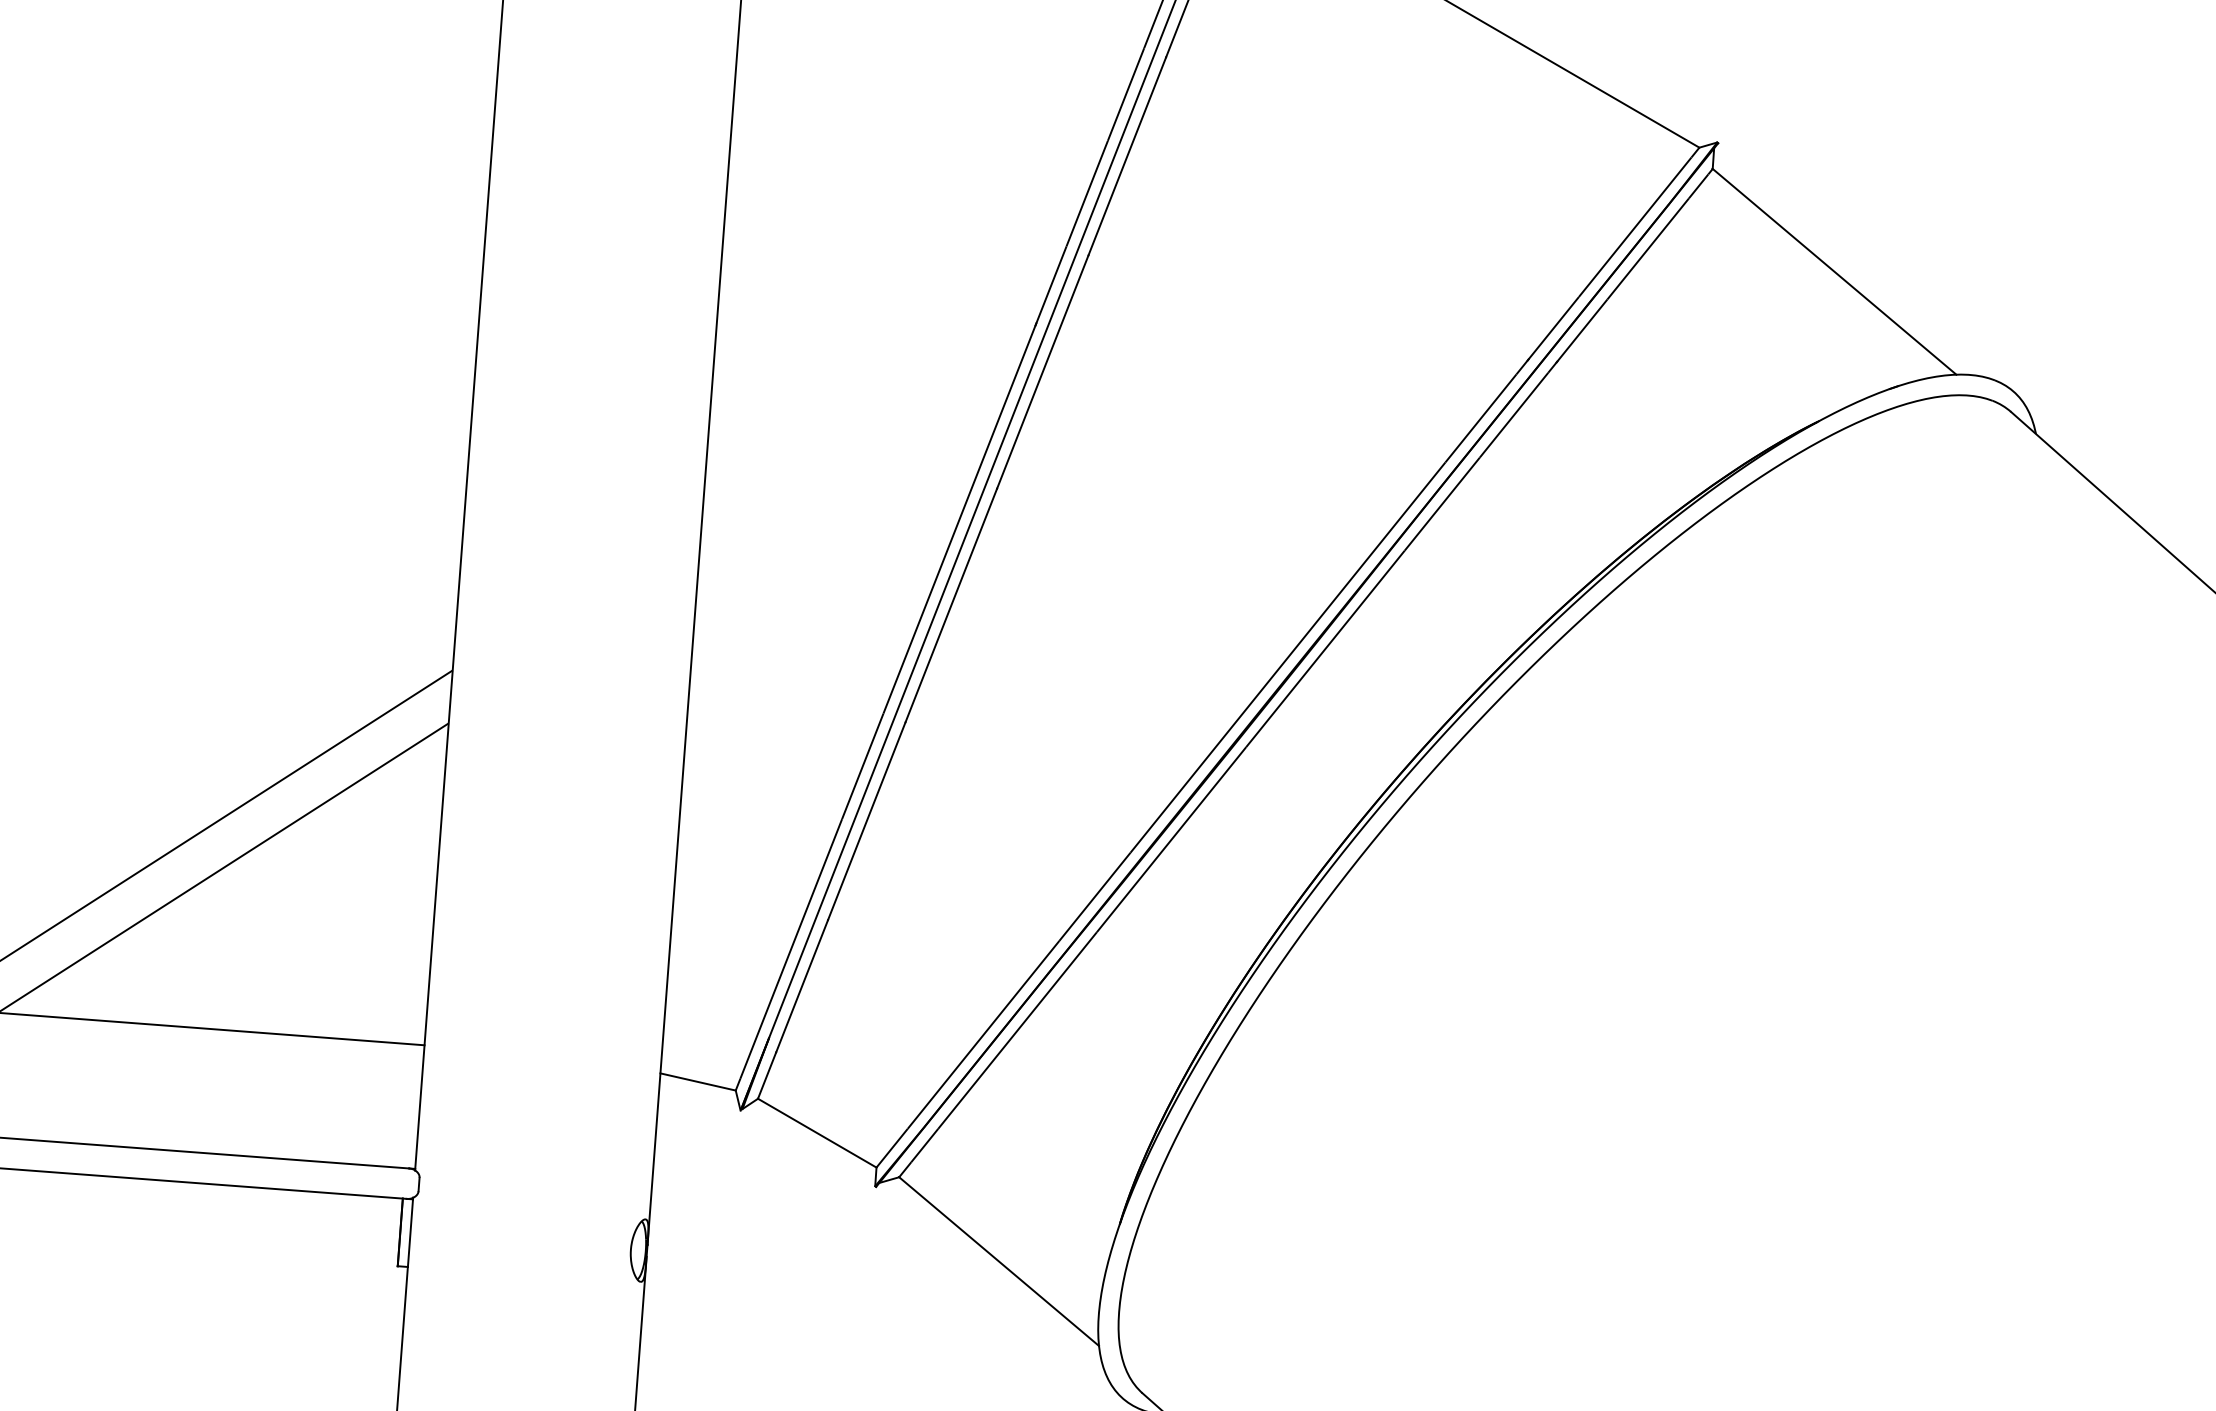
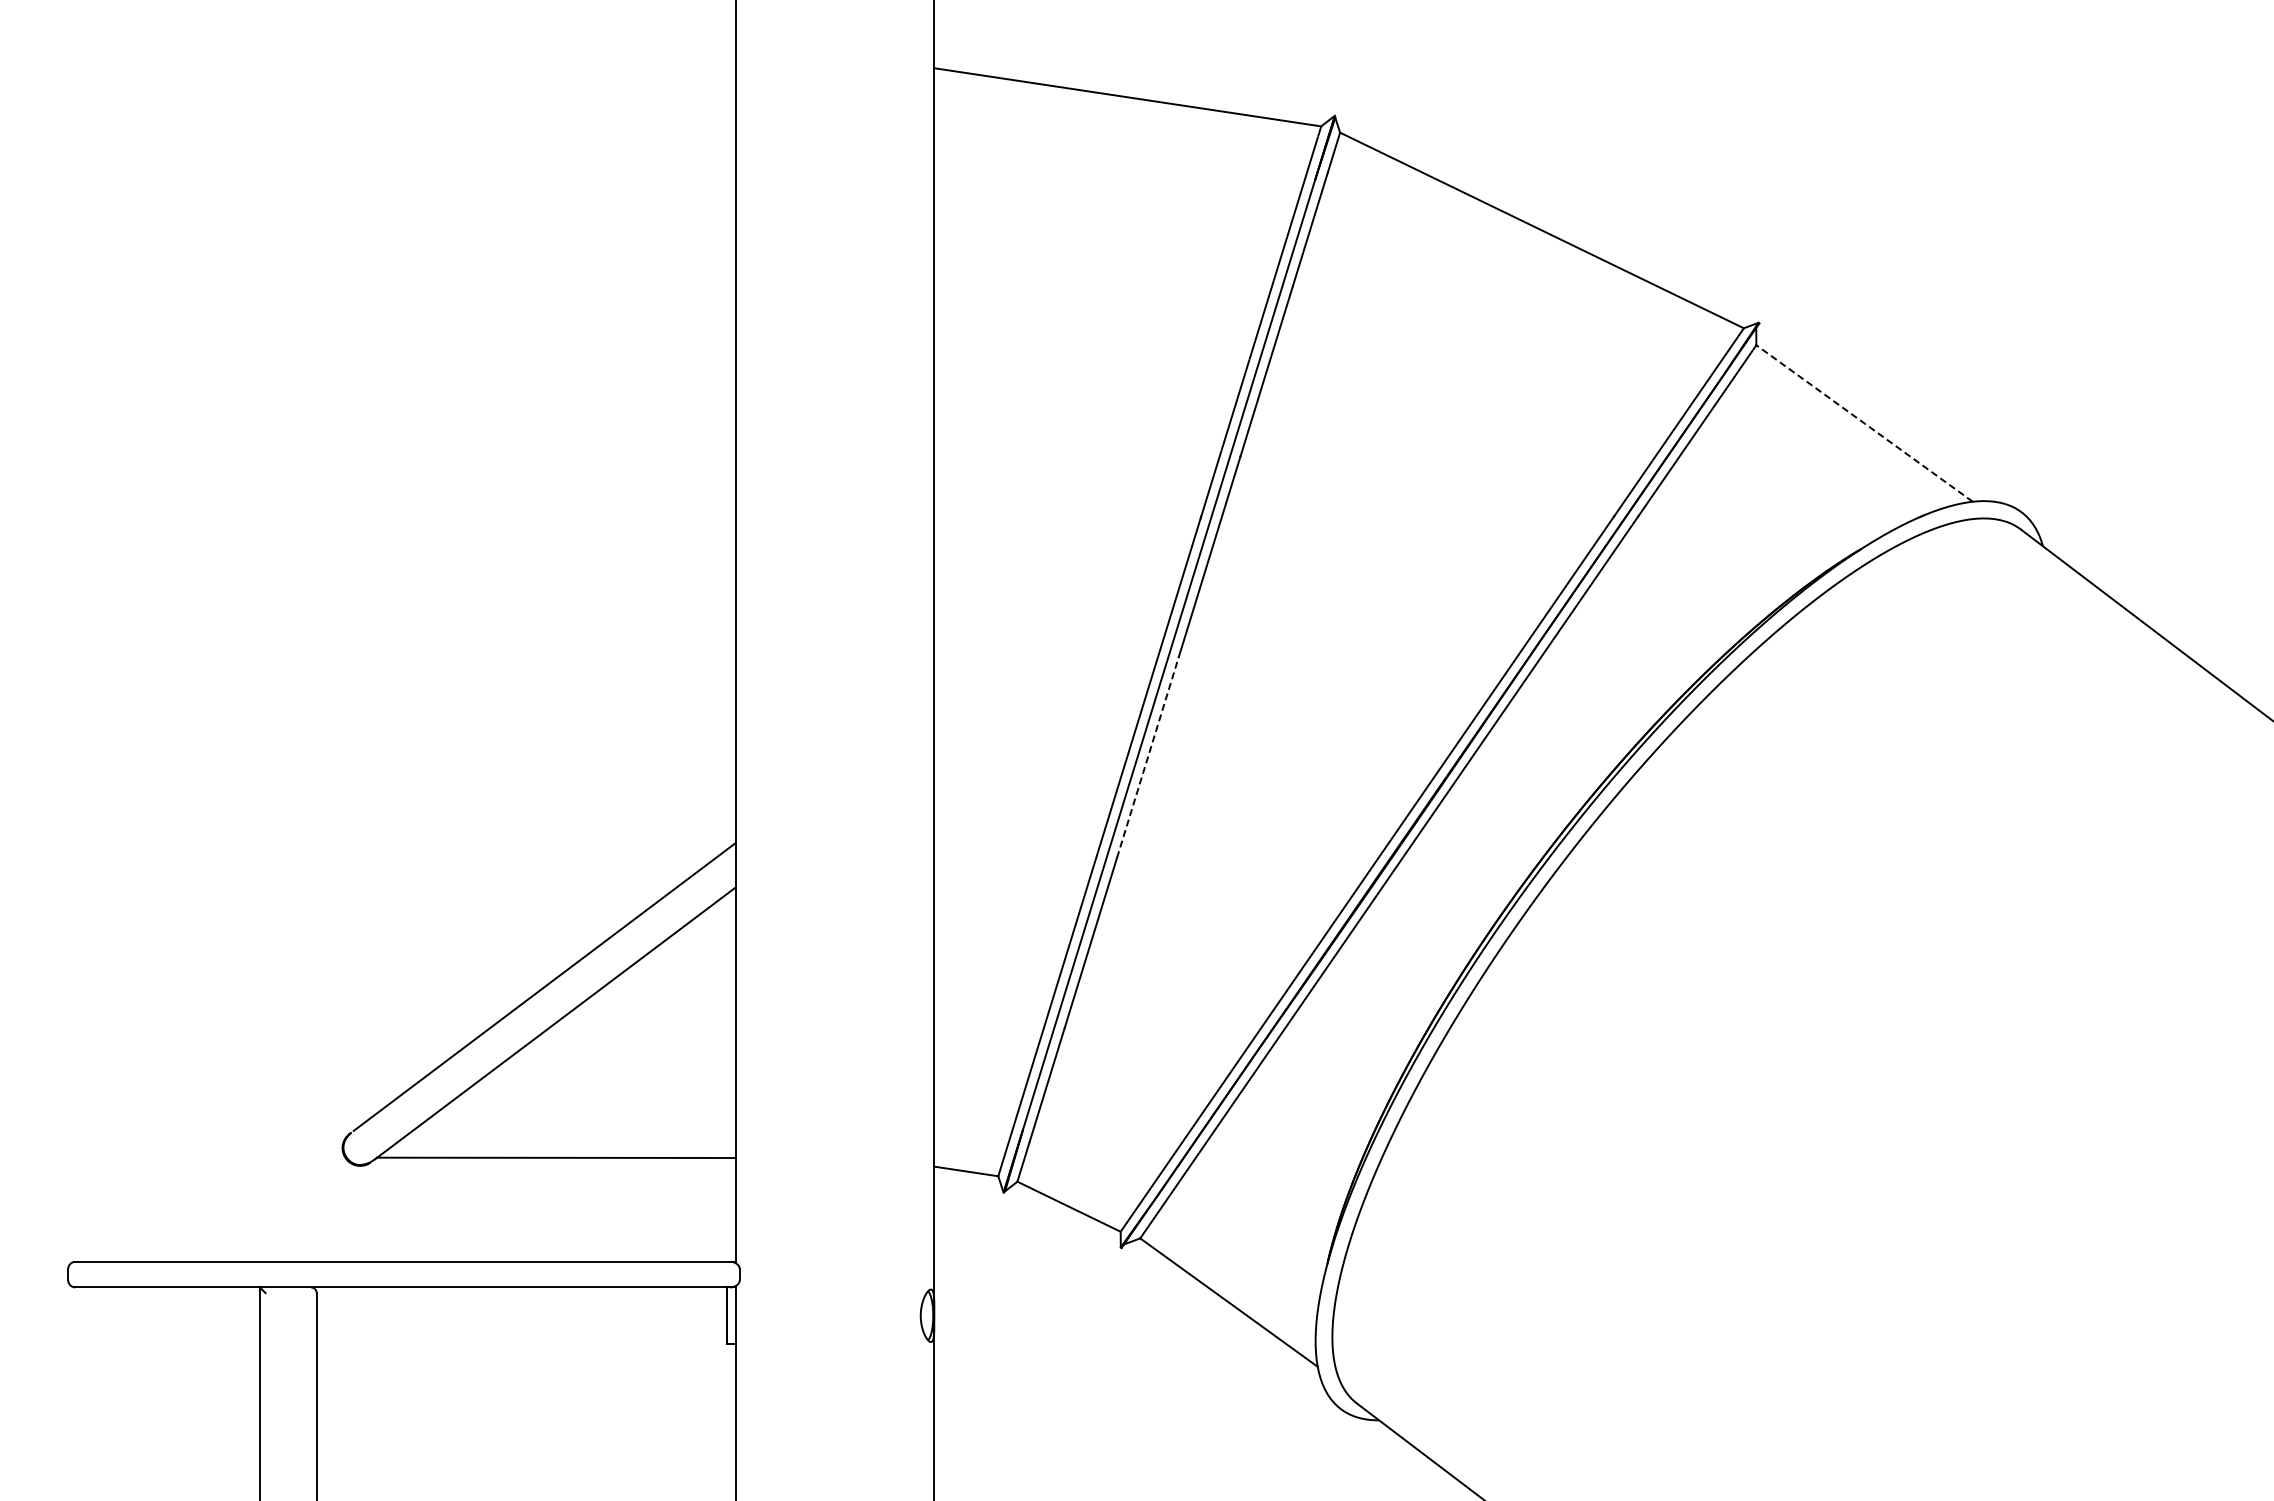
line: (1834, 271) -> (1864, 423), solid -> dashed
line: (952, 605) -> (1148, 757), solid -> dashed

